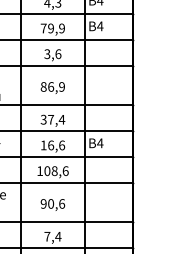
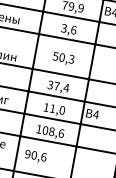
text: (52, 86) -> (63, 57), 86,9 -> 50,3
text: (56, 145) -> (57, 109), 16,6 -> 11,0
text: (52, 204) -> (35, 156), moved

